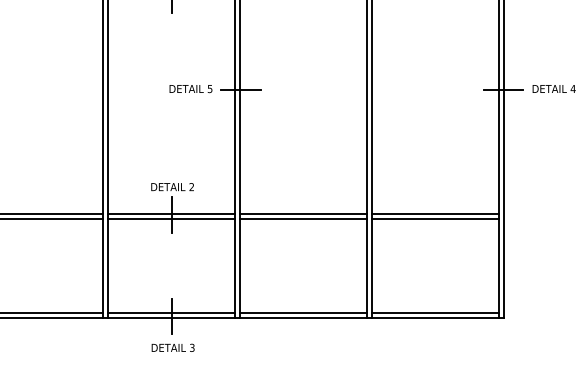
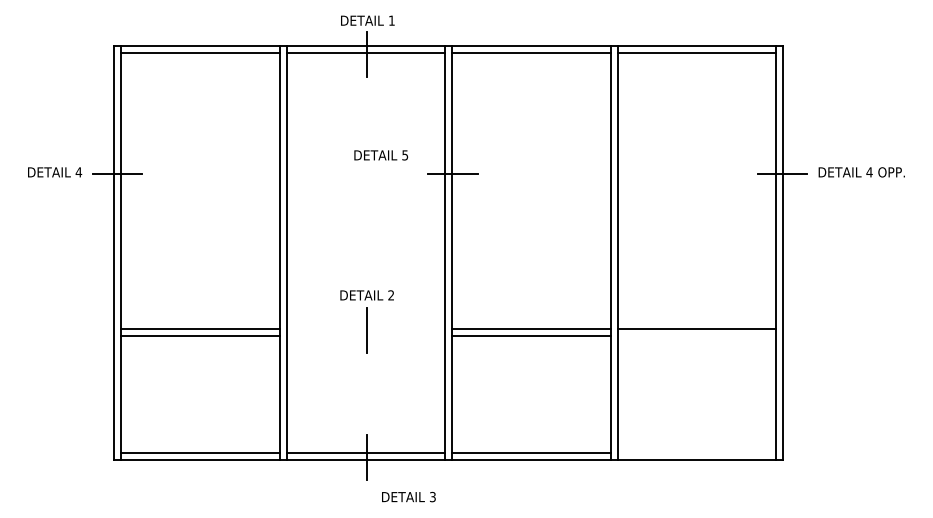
text: (191, 89) -> (381, 155), moved
line: (171, 213) -> (365, 328), removed
line: (171, 219) -> (365, 335), removed
line: (435, 219) -> (696, 335), removed
line: (435, 312) -> (696, 452), removed
text: (172, 347) -> (408, 496), moved

